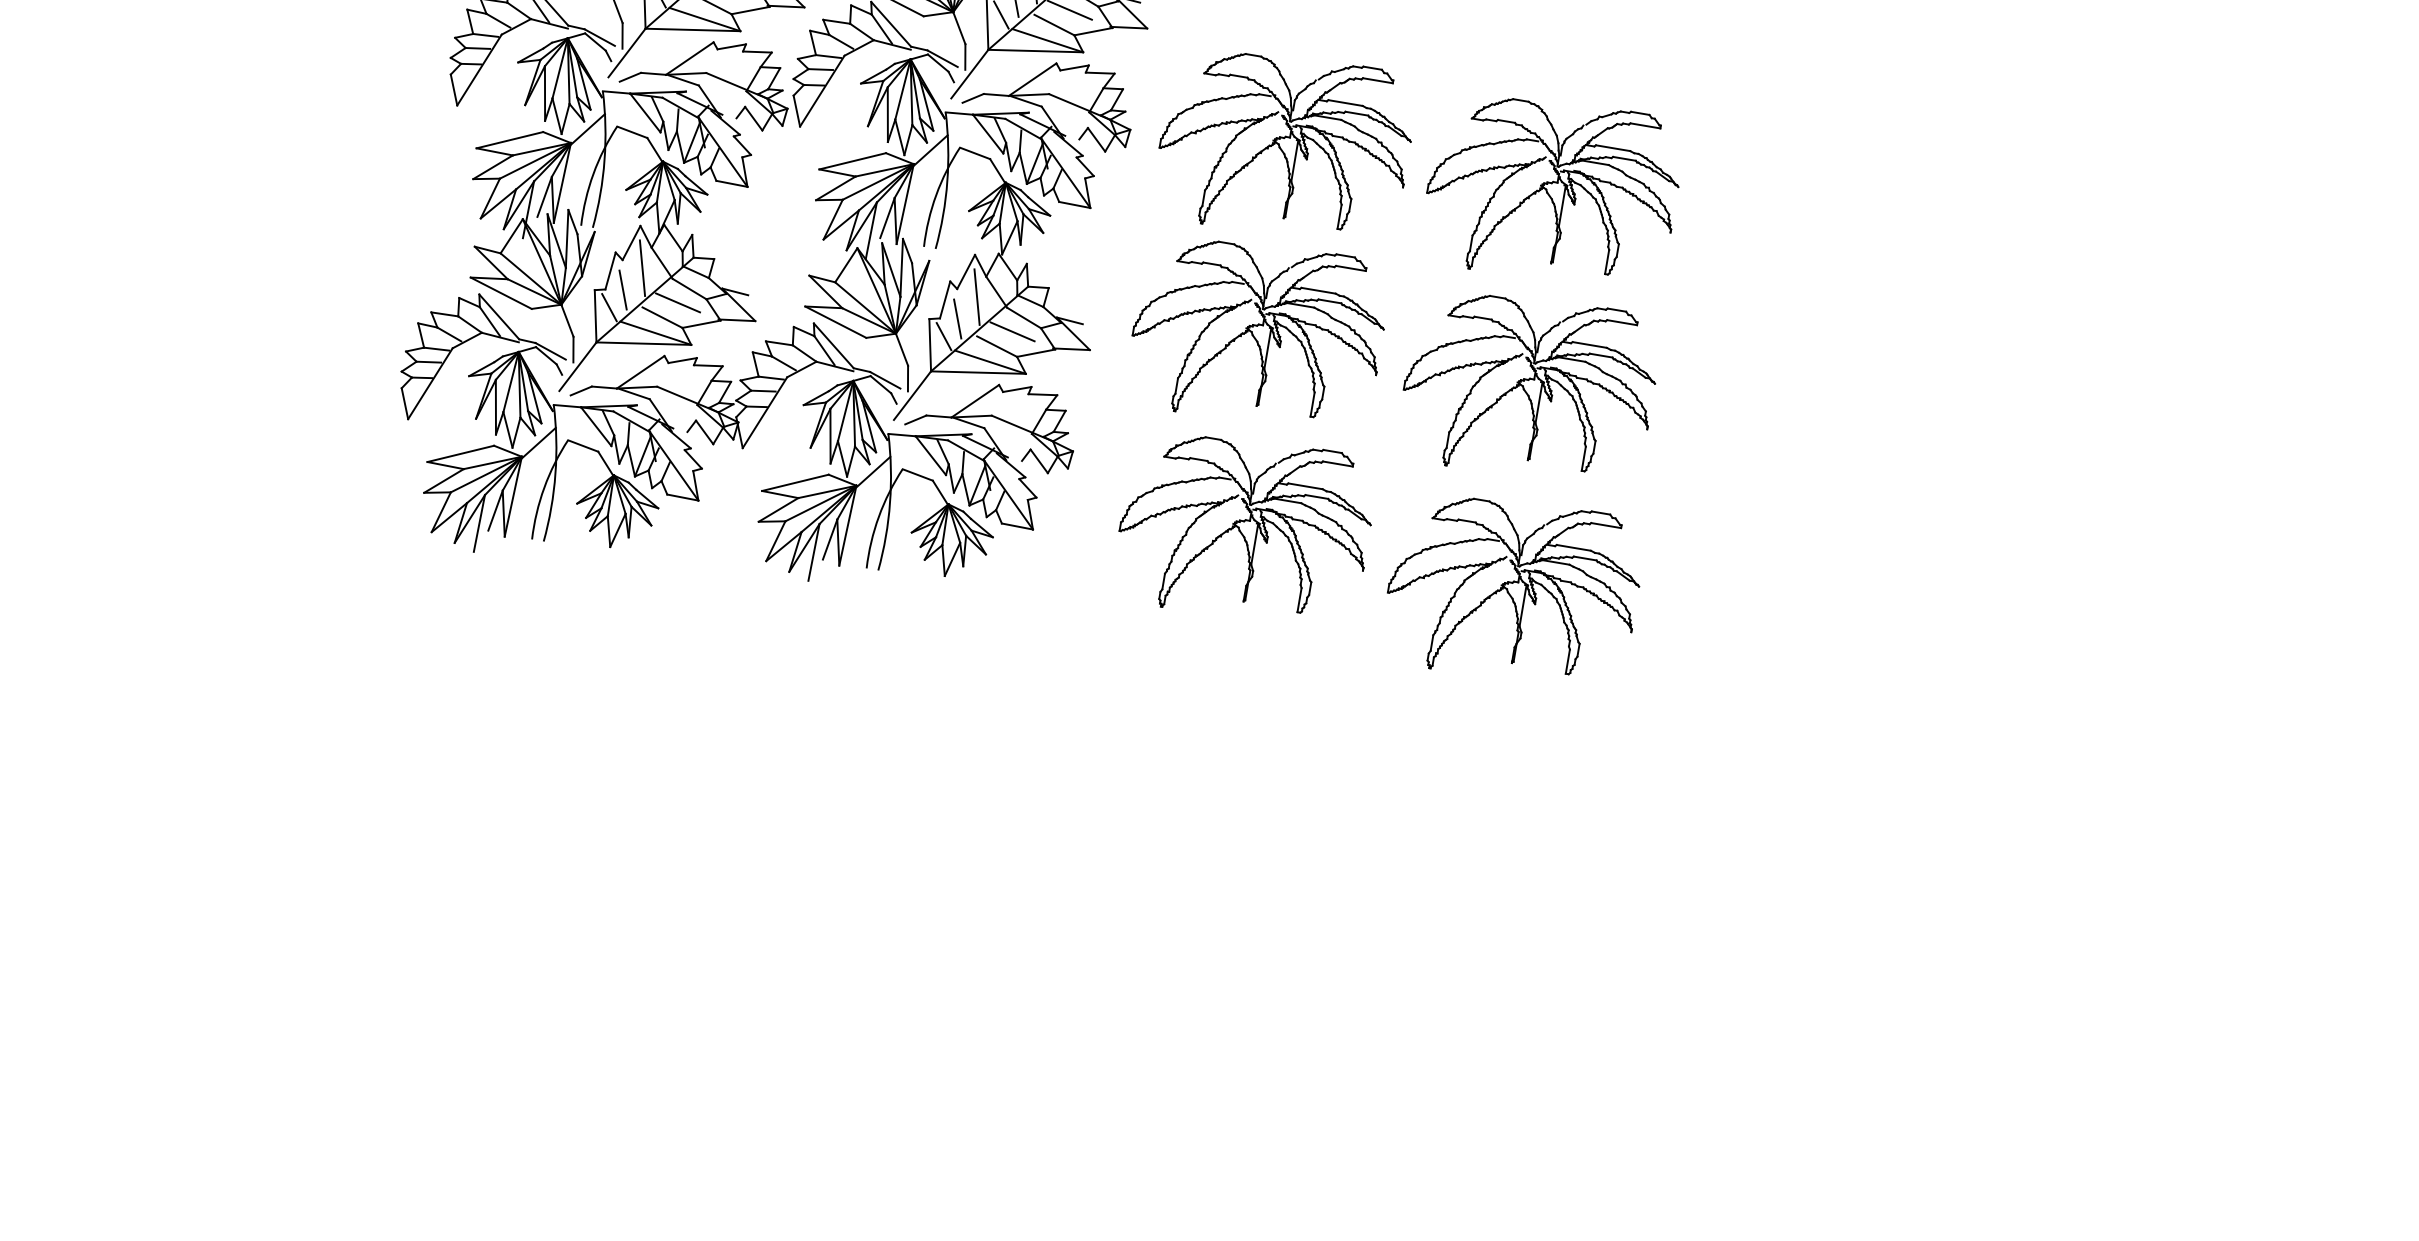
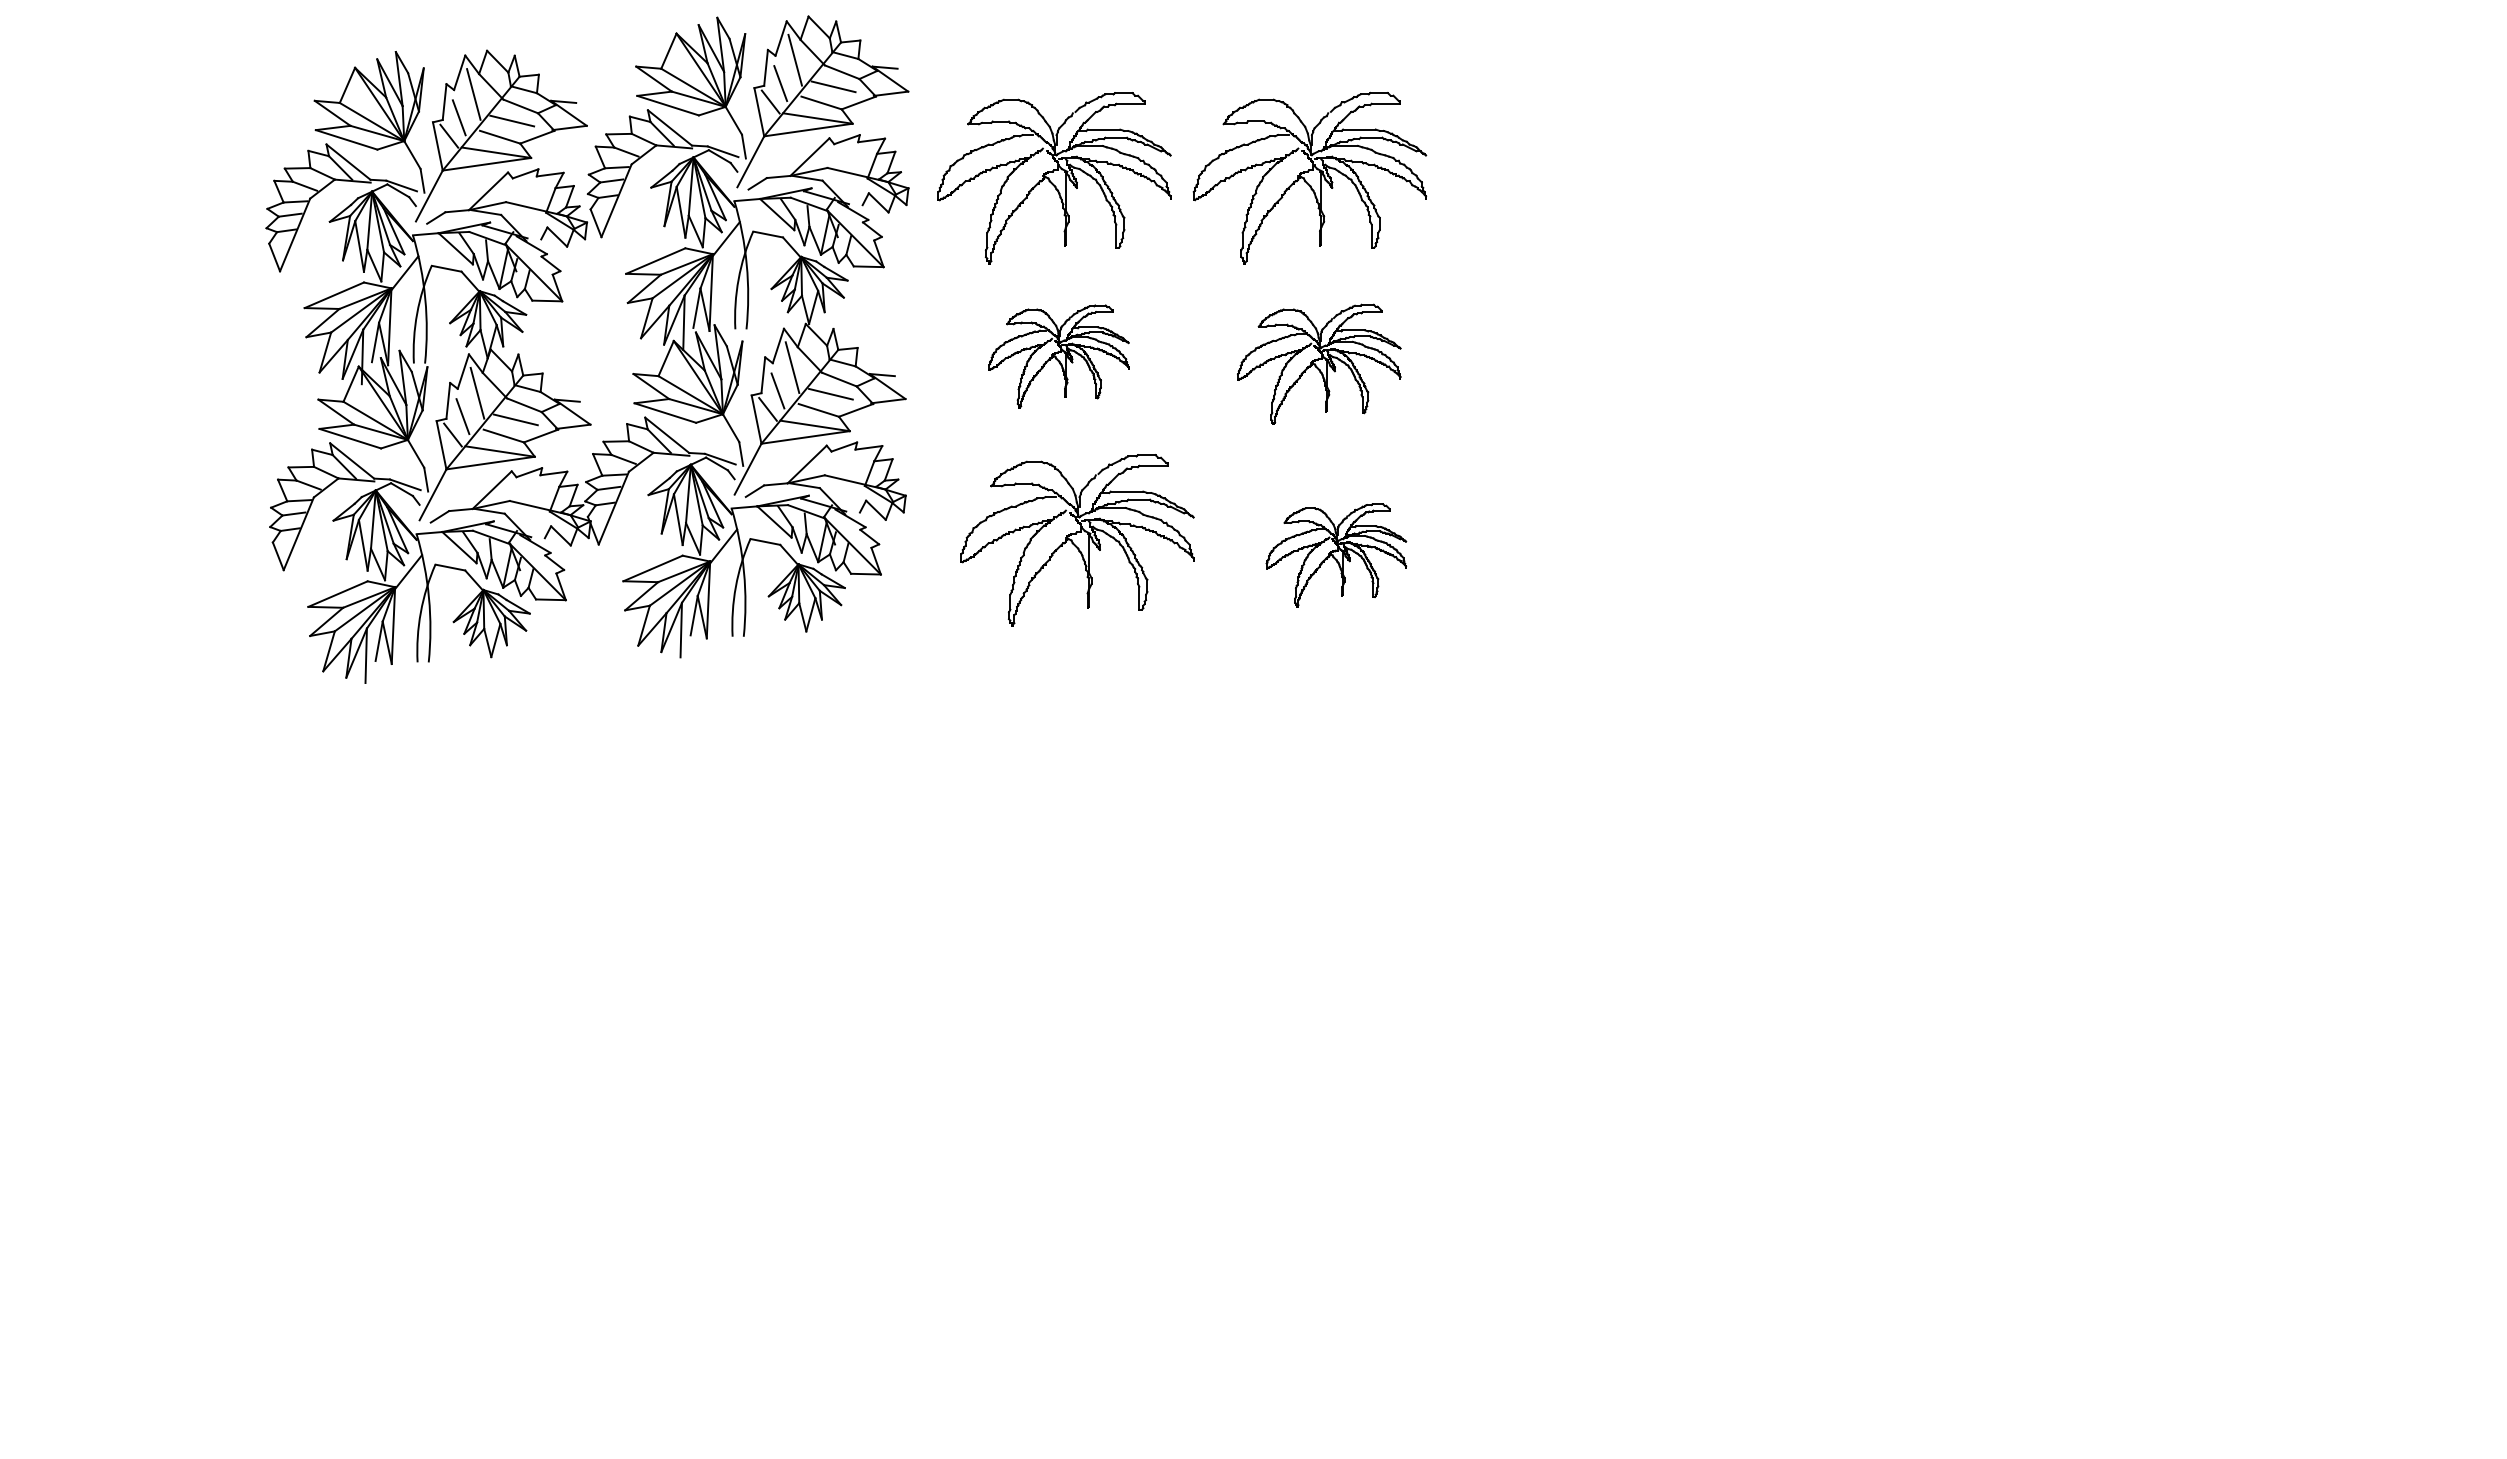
part: (1257, 332) -> (1058, 356), size x0.6
part: (1529, 387) -> (1319, 364), size x0.7
part: (1513, 590) -> (1336, 555), size x0.6

